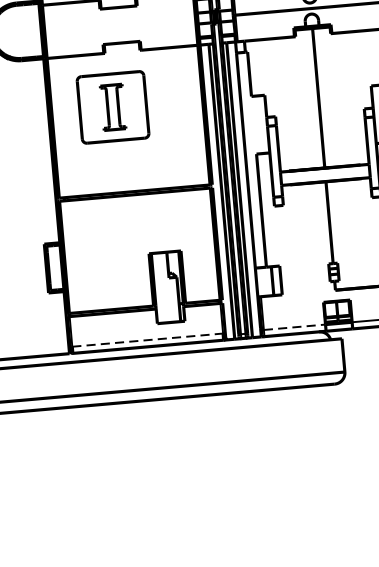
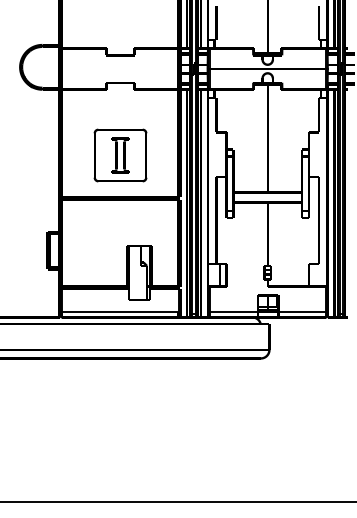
part: (113, 107) -> (120, 155), moved
line: (294, 327) -> (233, 312), dashed -> solid
line: (147, 340) -> (120, 312), dashed -> solid

